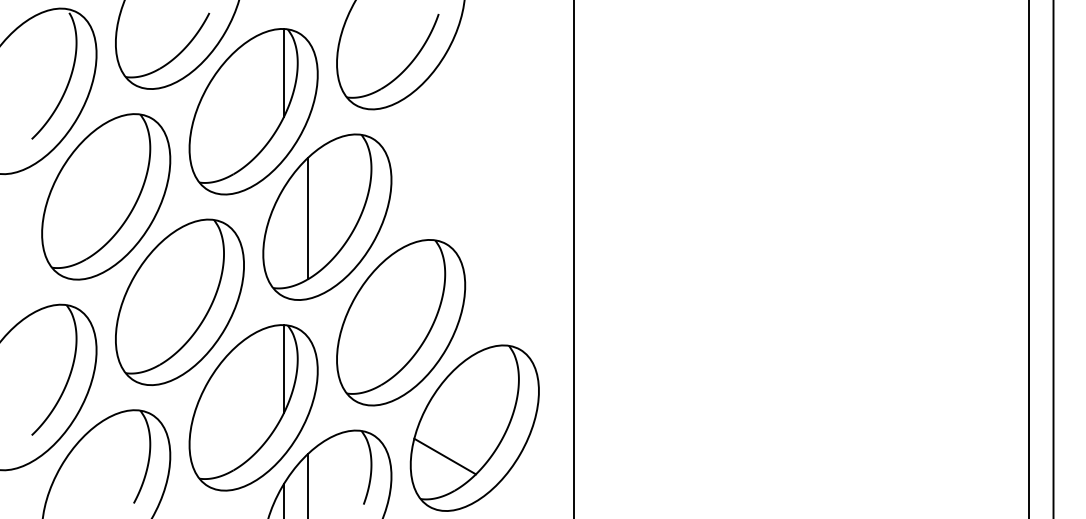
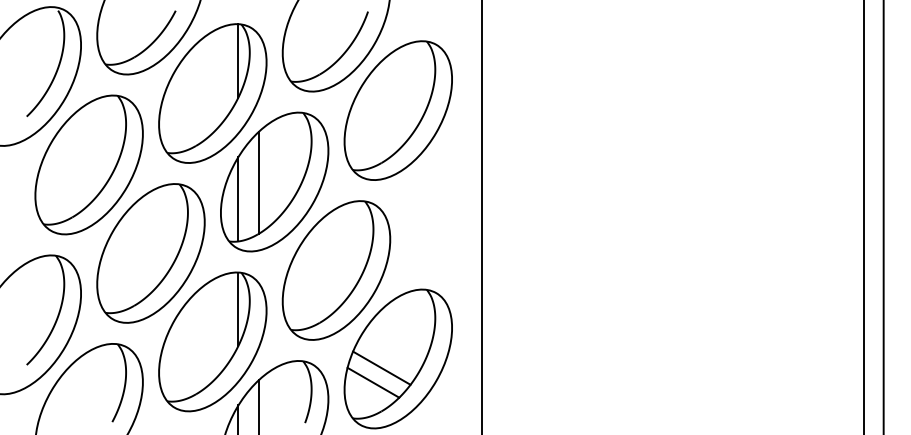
part: (473, 131) -> (397, 110), added
line: (284, 238) -> (238, 199), added
line: (454, 438) -> (381, 367), added

